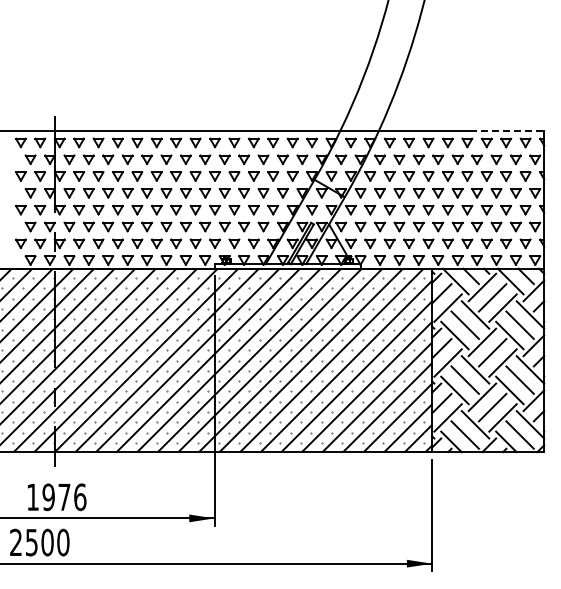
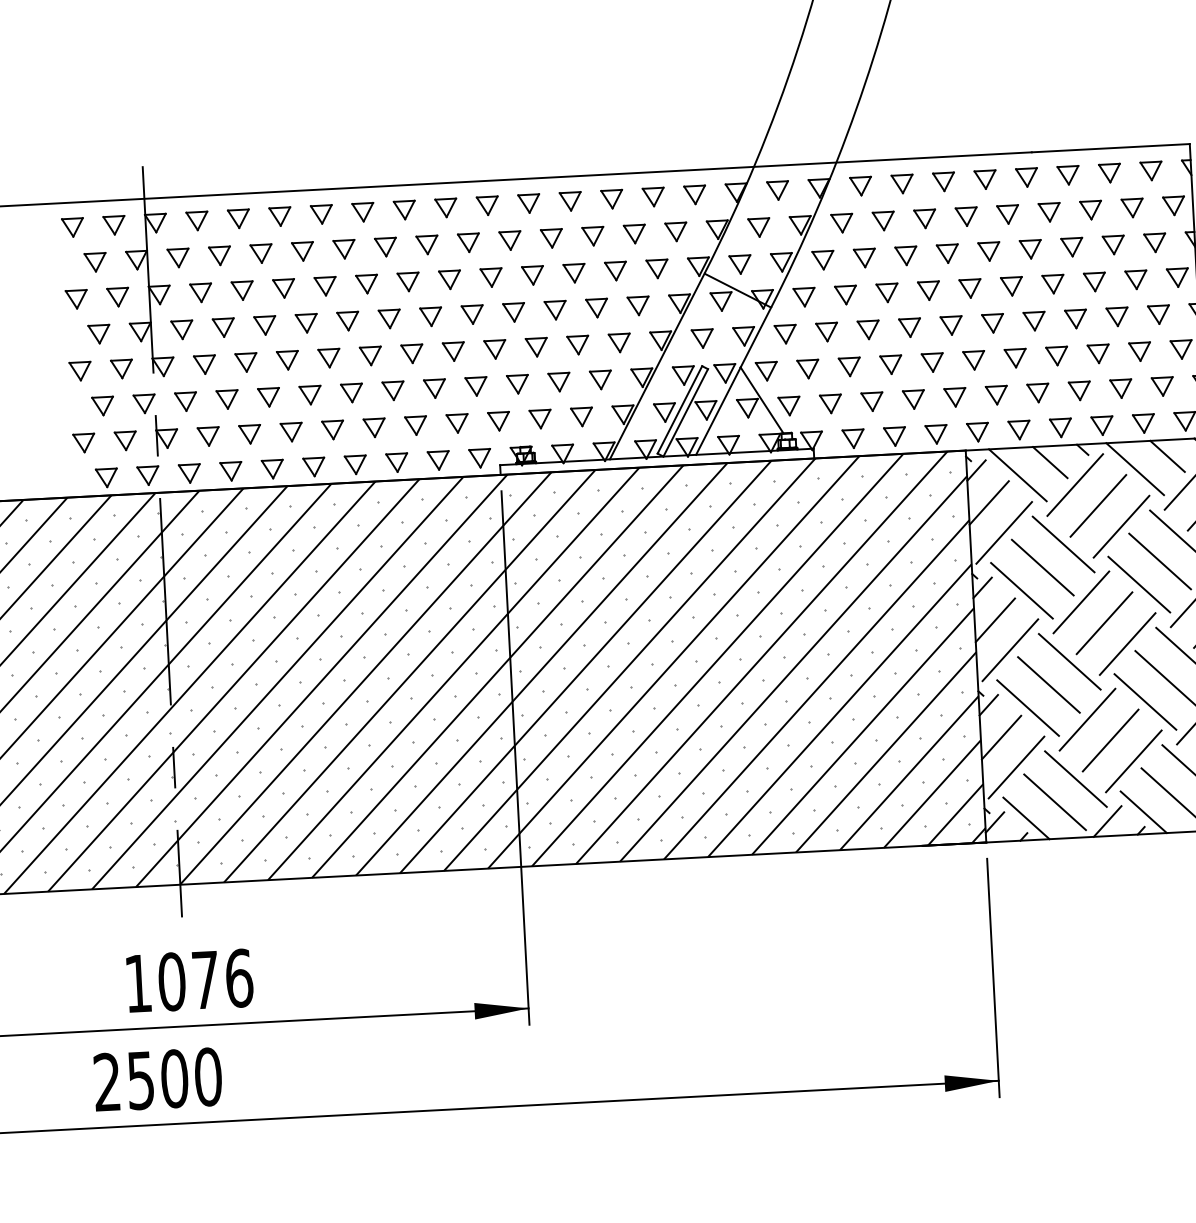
line: (507, 131) -> (1111, 148), dashed -> solid
text: (48, 497) -> (171, 982), 1976 -> 1076

